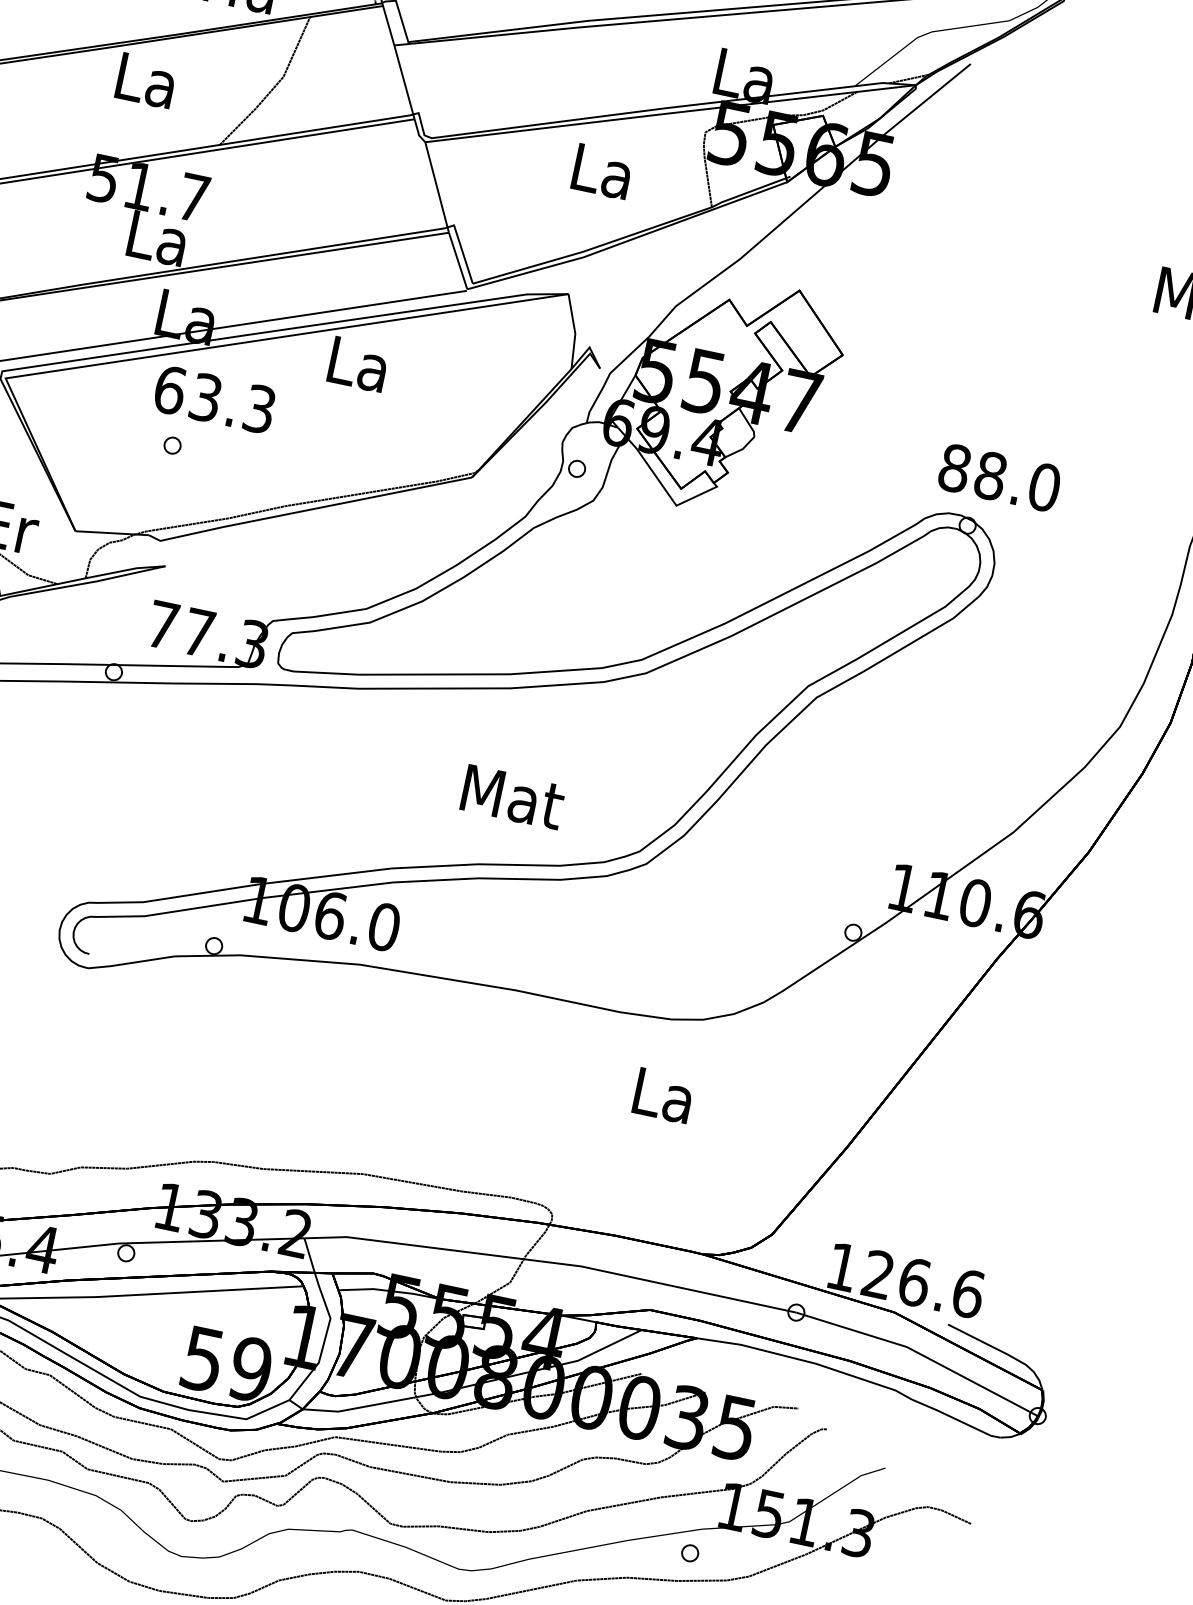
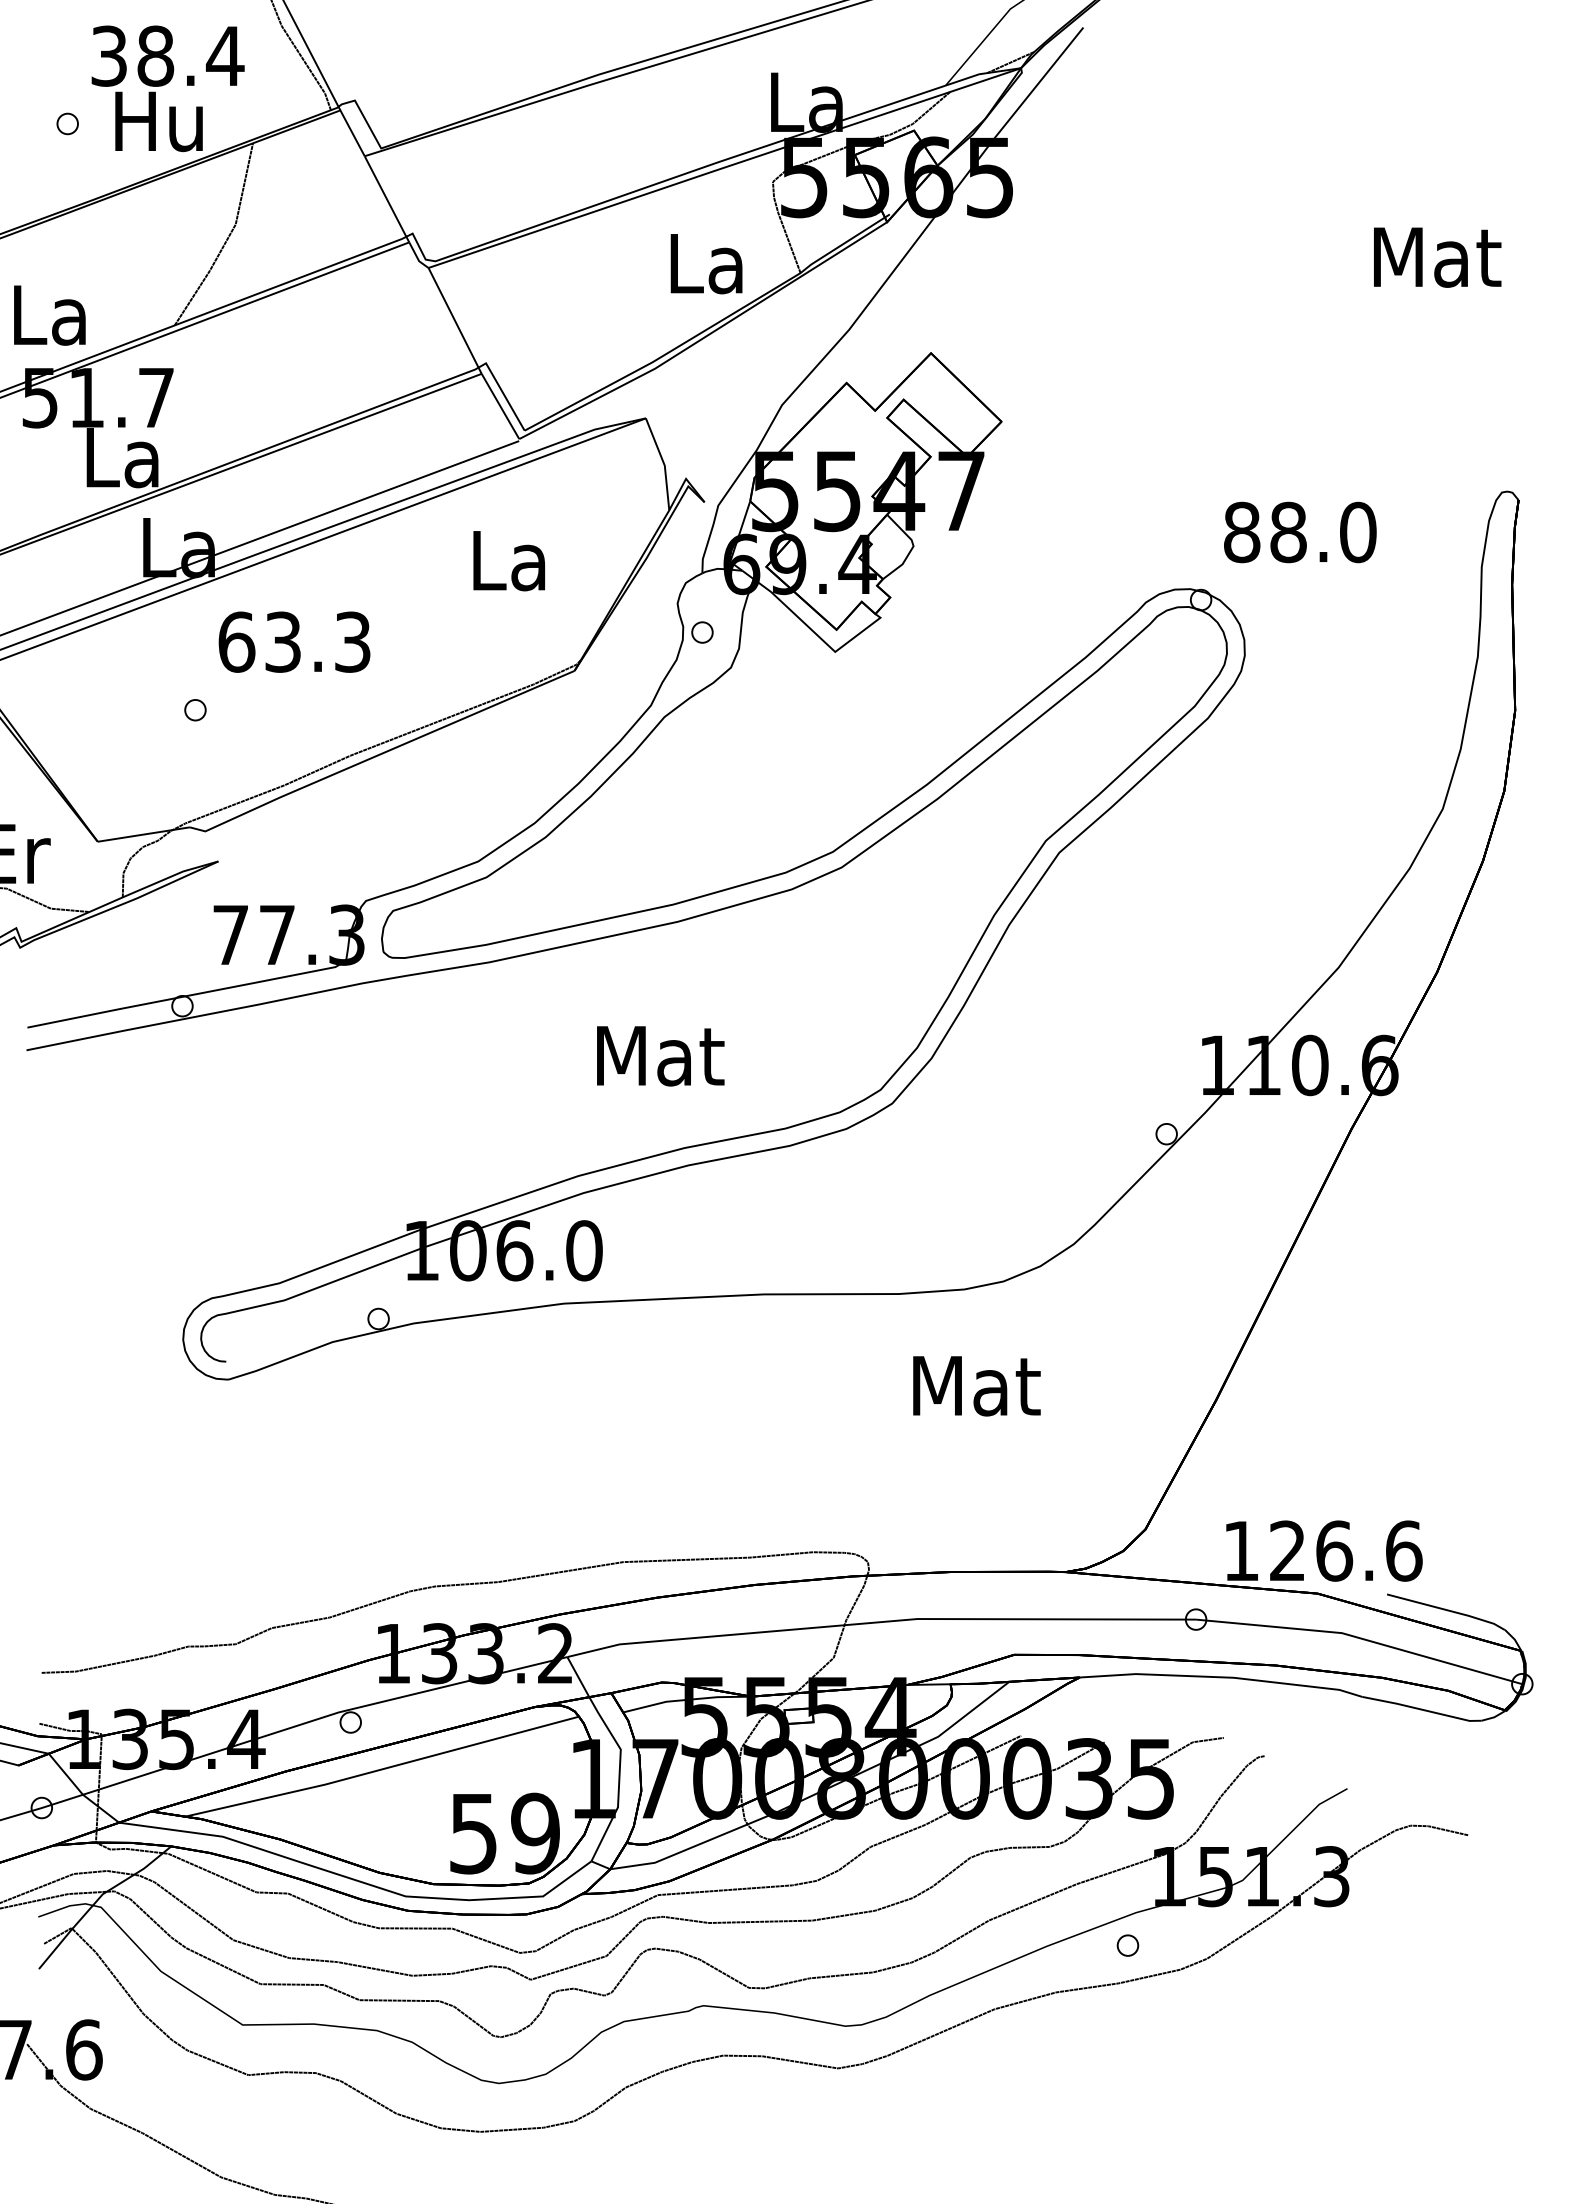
text: (145, 80) -> (49, 315), moved
text: (602, 172) -> (706, 264), moved
text: (357, 364) -> (508, 561), moved
text: (214, 399) -> (294, 641), moved
text: (999, 477) -> (1300, 532), moved
text: (512, 797) -> (660, 1056), moved
text: (664, 1096) -> (976, 1386), La -> Mat

